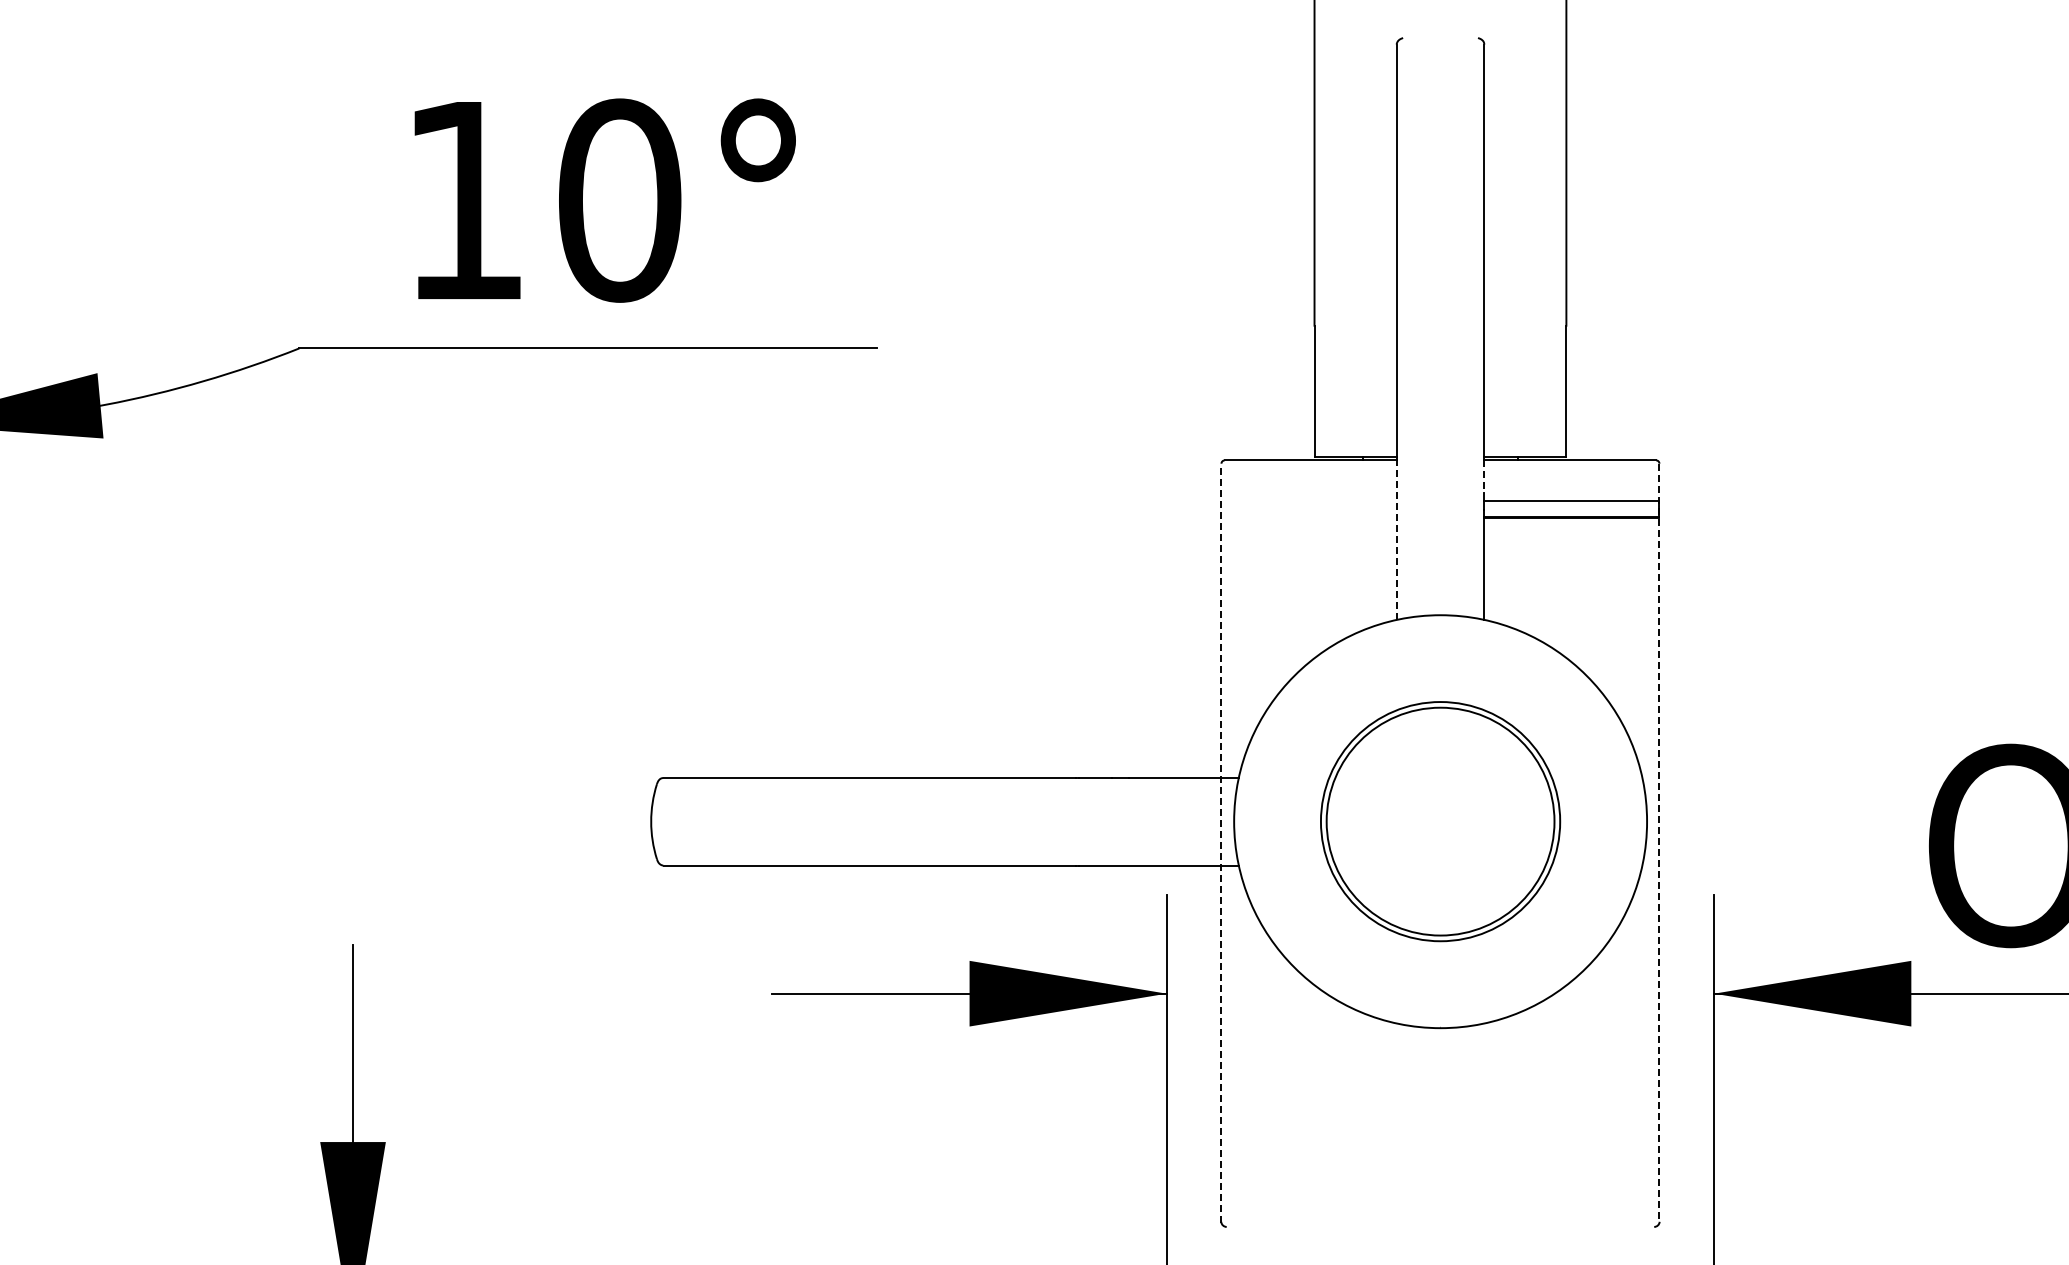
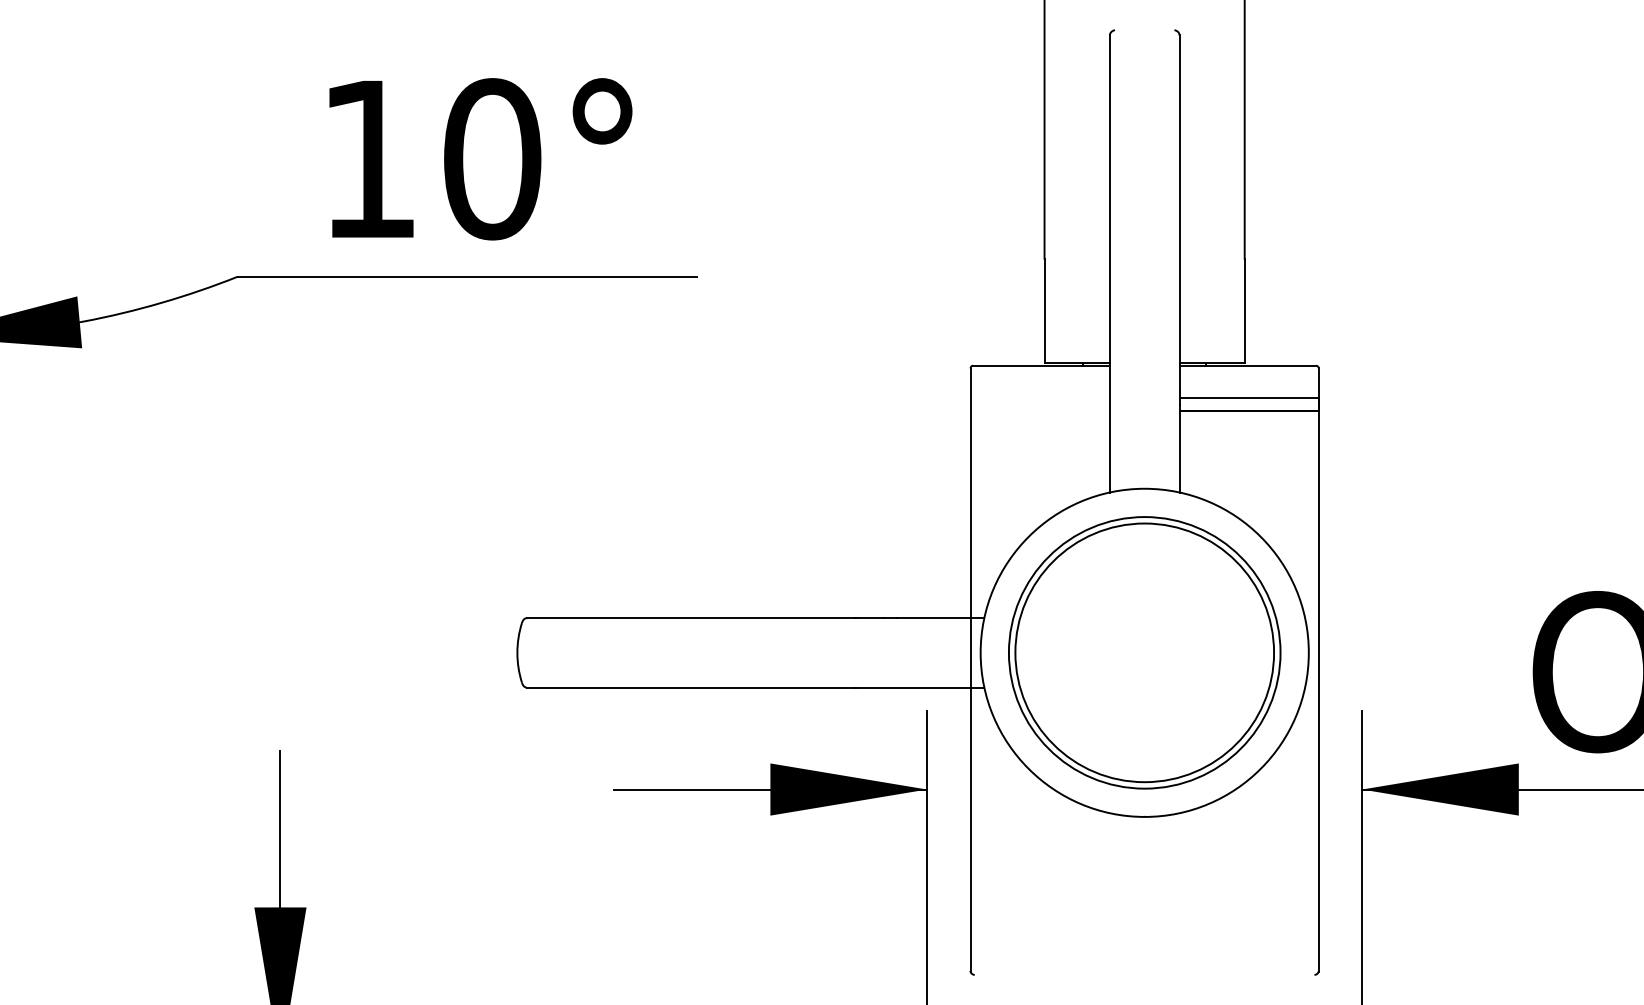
line: (1484, 477) -> (1179, 379), dashed -> solid
line: (1396, 540) -> (1109, 429), dashed -> solid
part: (1440, 821) -> (1144, 652), size x1.43
line: (1221, 843) -> (970, 670), dashed -> solid
line: (1659, 843) -> (1318, 670), dashed -> solid

